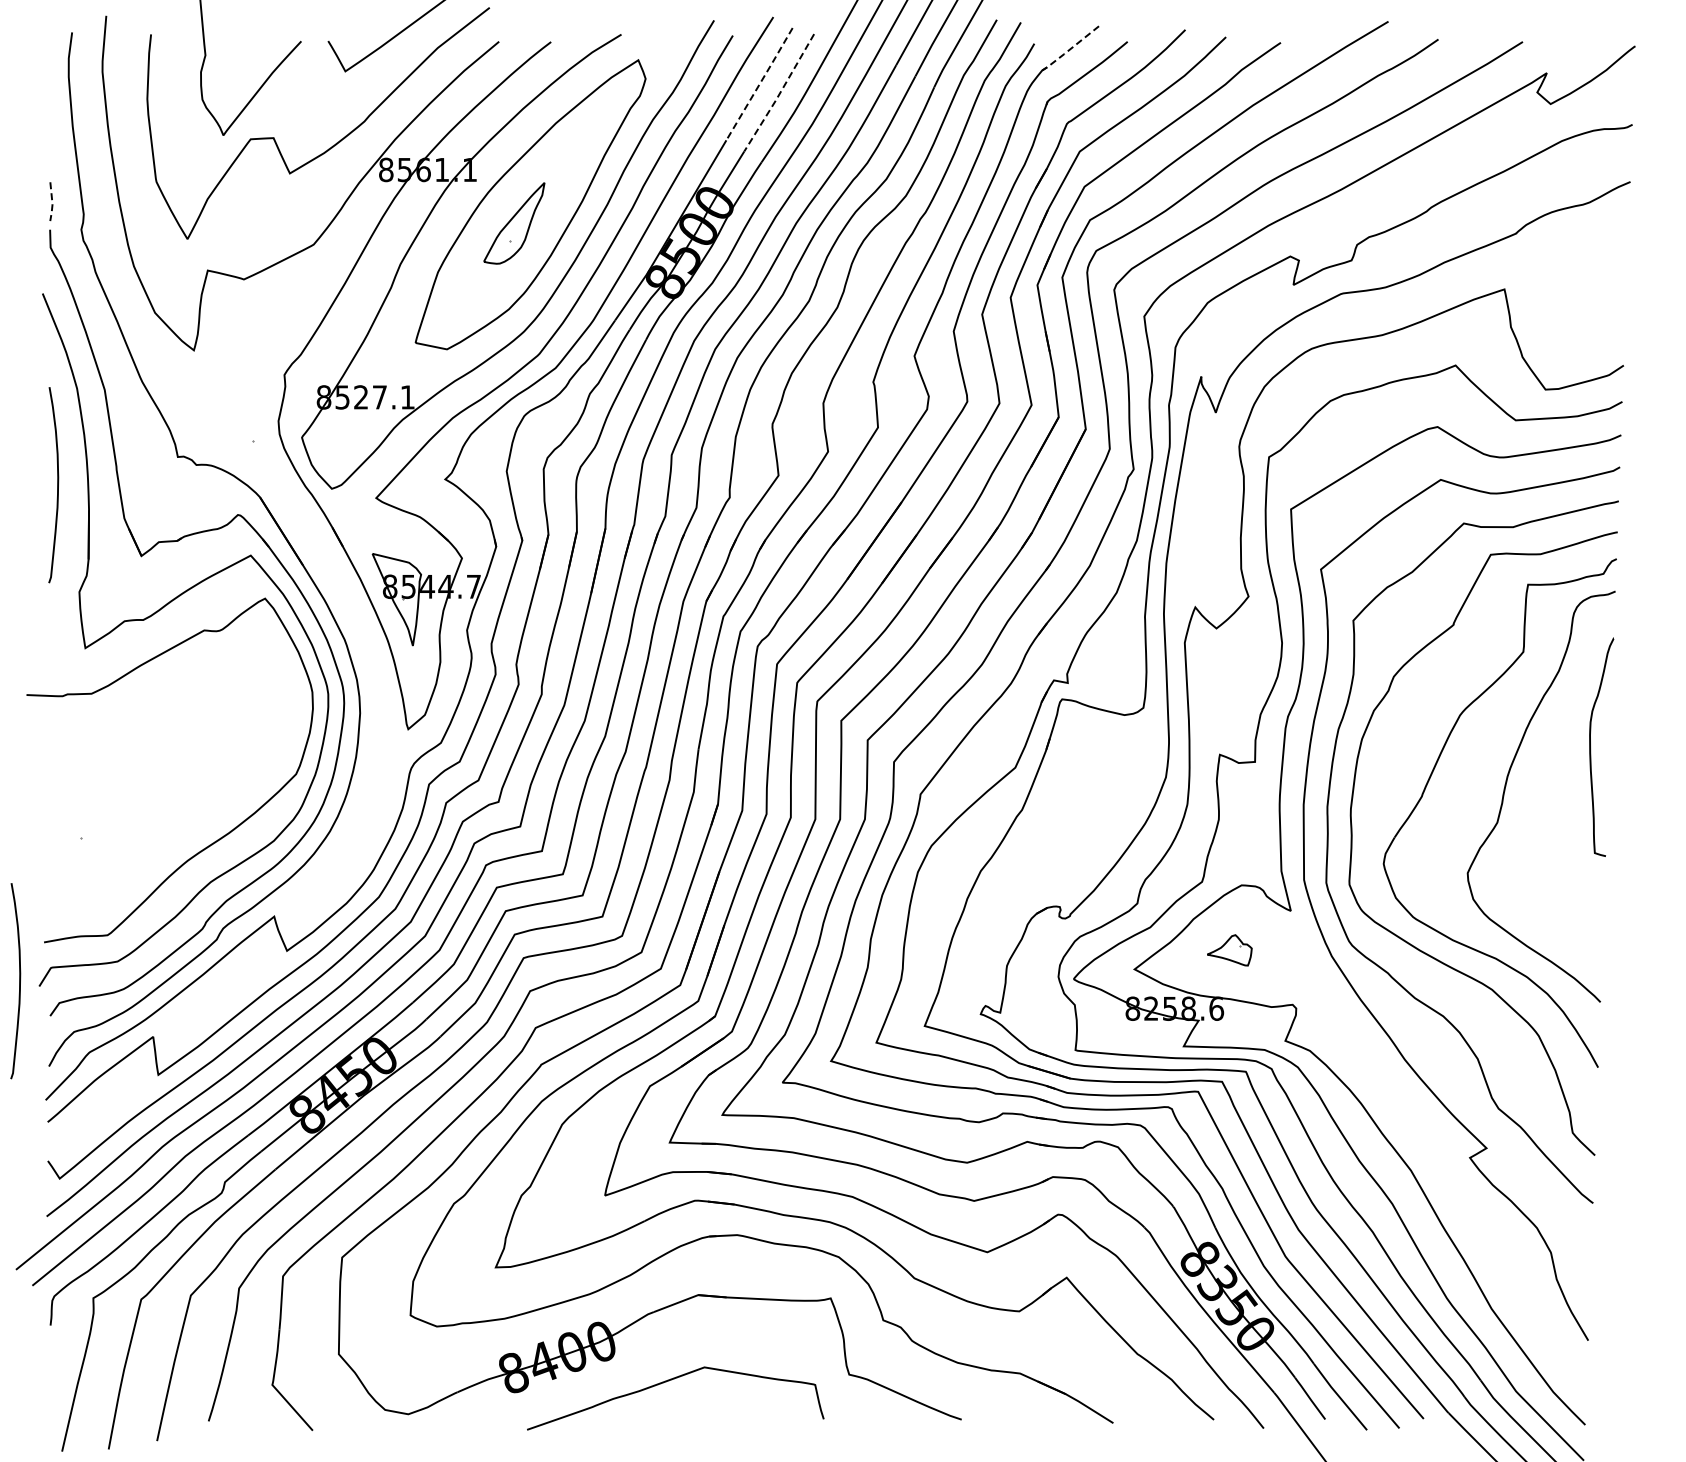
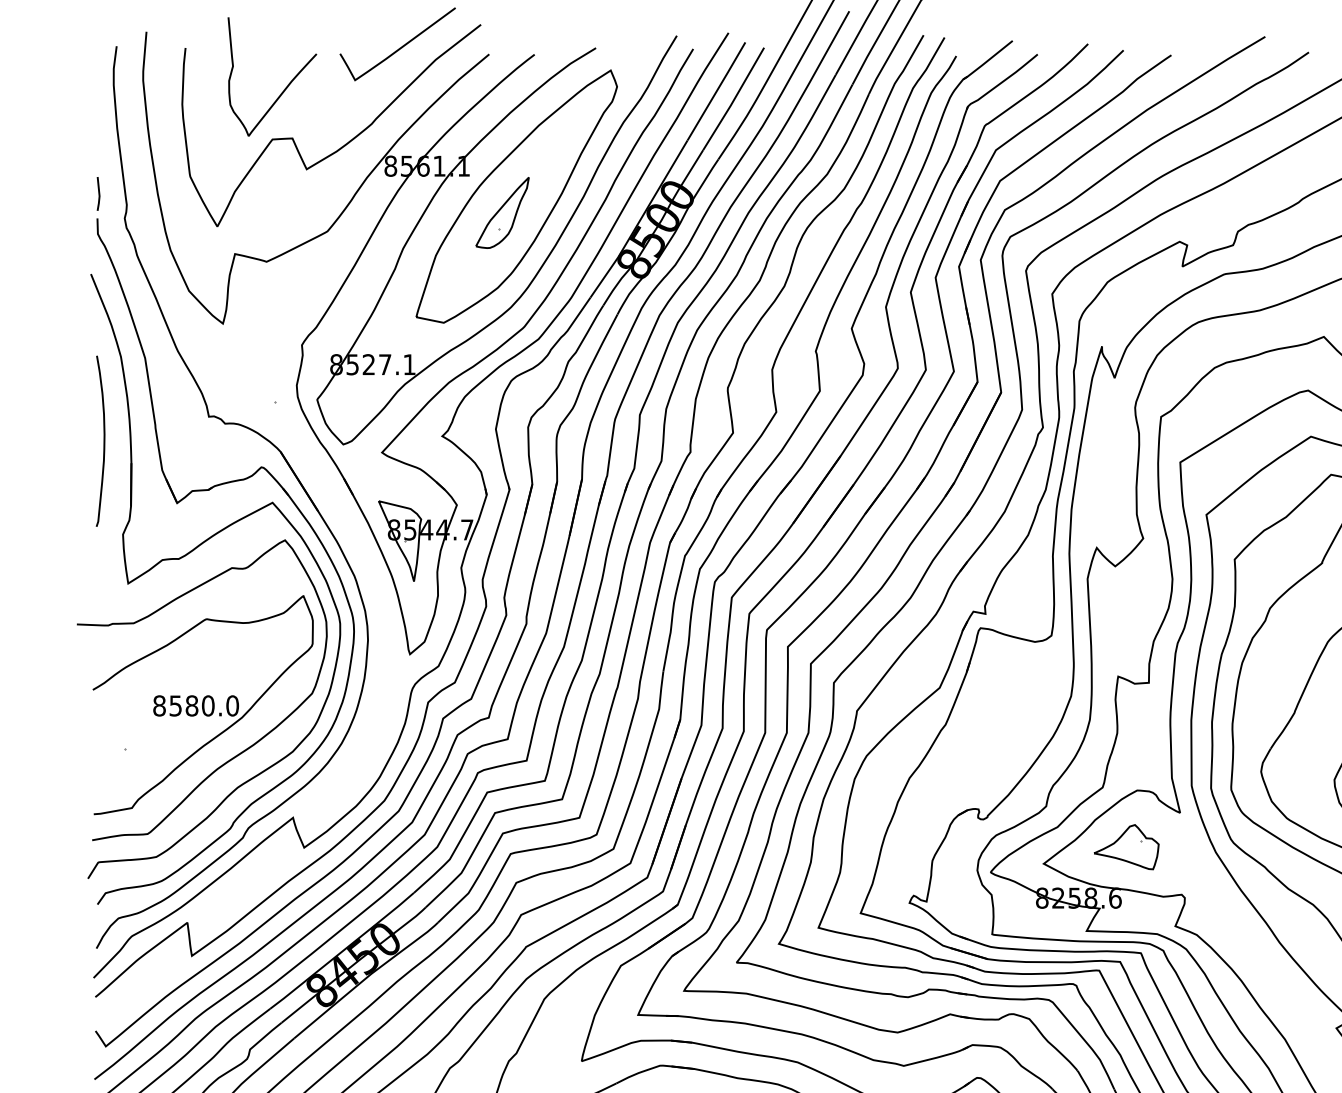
line: (1069, 49) -> (986, 61), dashed -> solid
line: (759, 83) -> (716, 90), dashed -> solid
line: (779, 93) -> (733, 99), dashed -> solid
line: (52, 203) -> (99, 195), dashed -> solid
part: (170, 787) -> (202, 705), added
part: (1229, 950) -> (1126, 847), size x1.67
curve: (19, 981) -> (70, 874), removed

